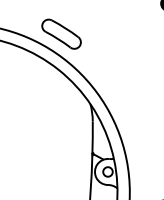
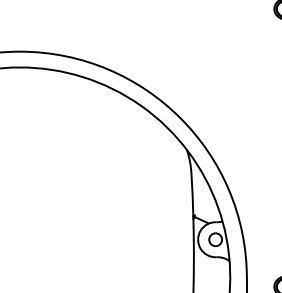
part: (61, 33) -> (142, 57), removed

